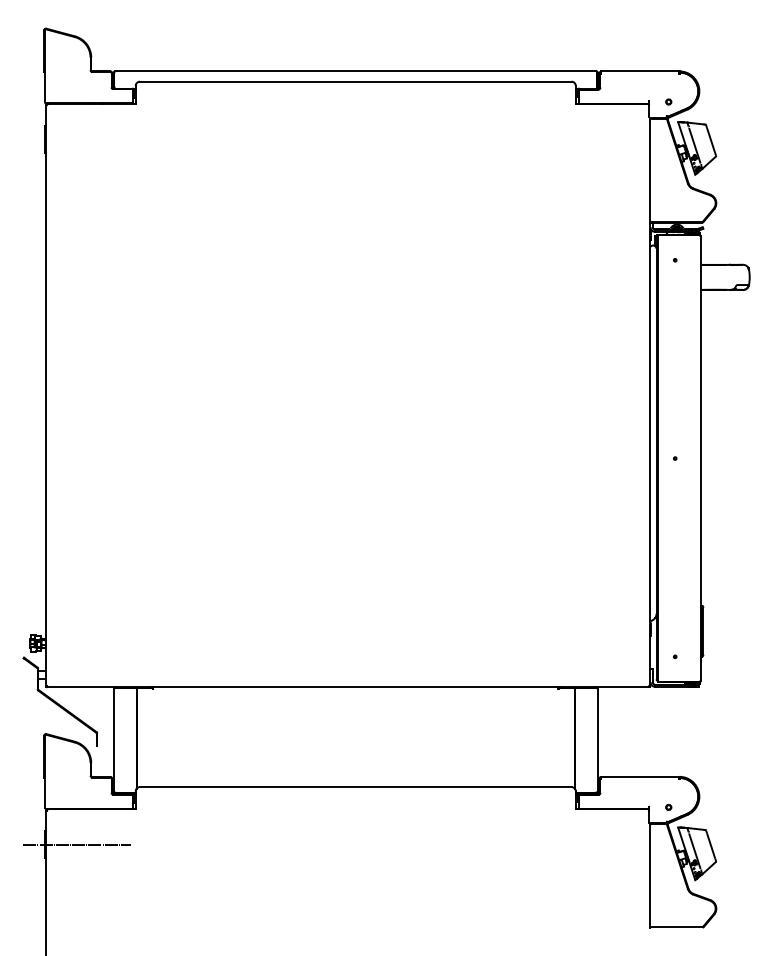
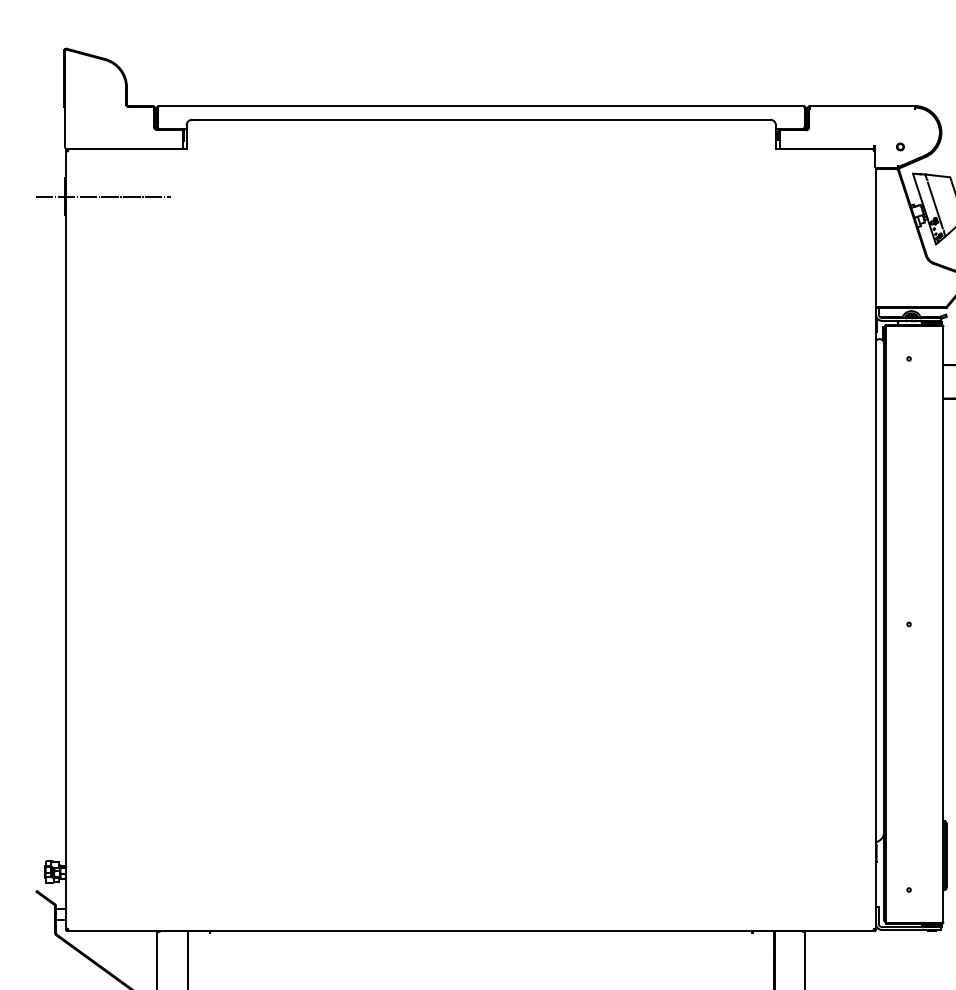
line: (73, 139) -> (103, 197), added

